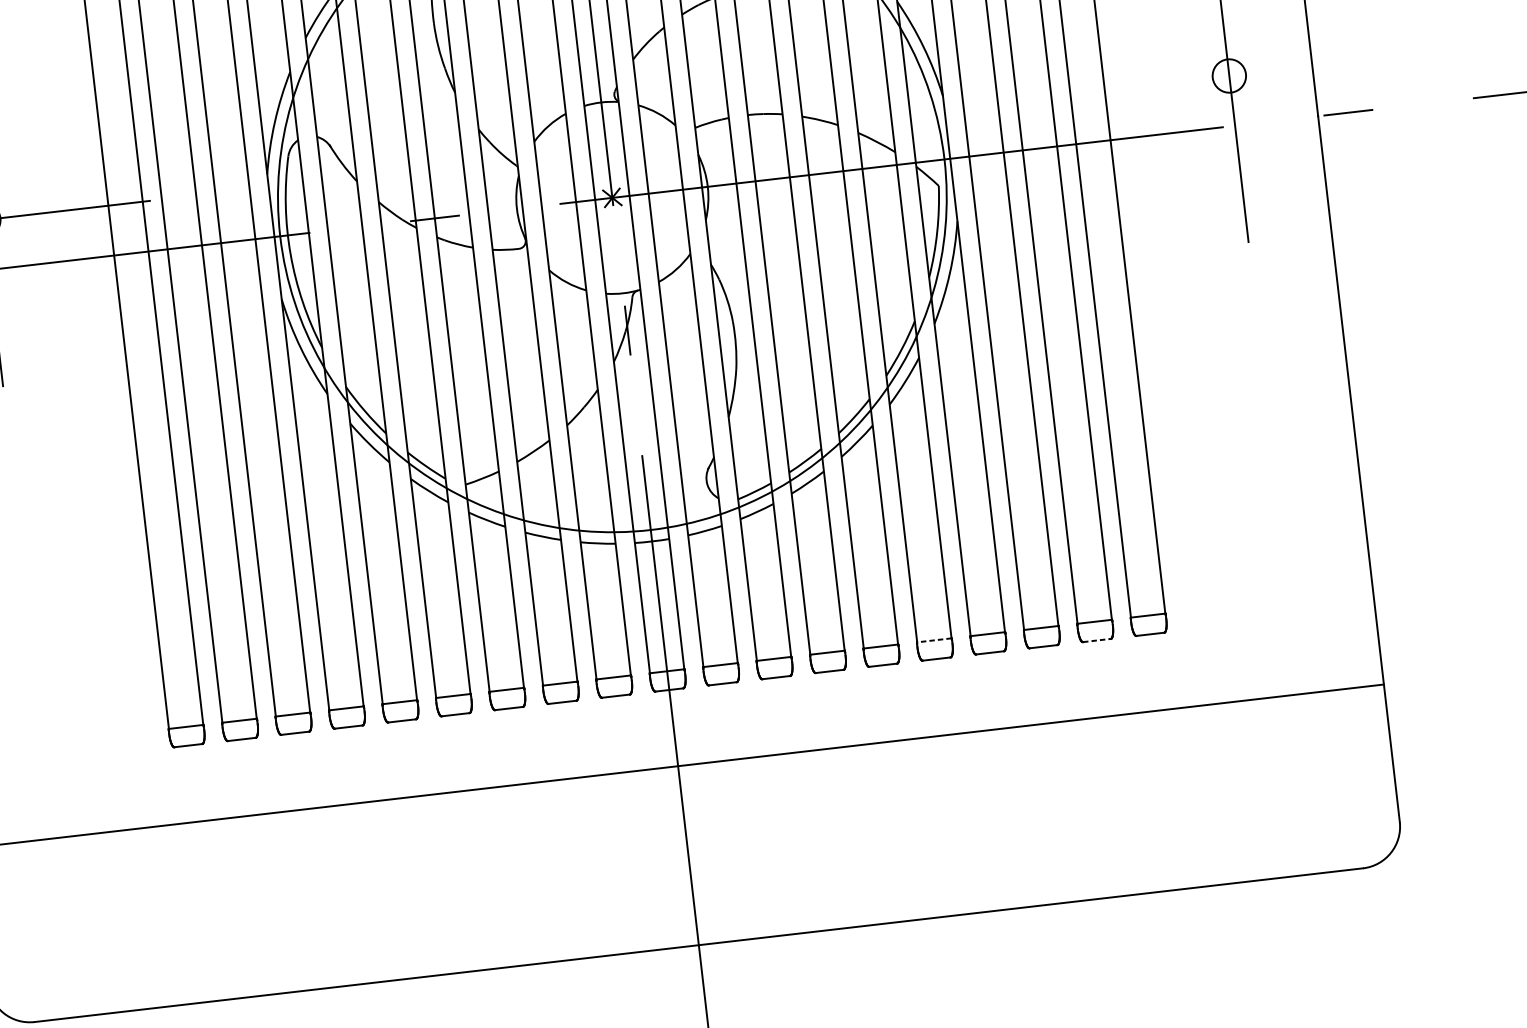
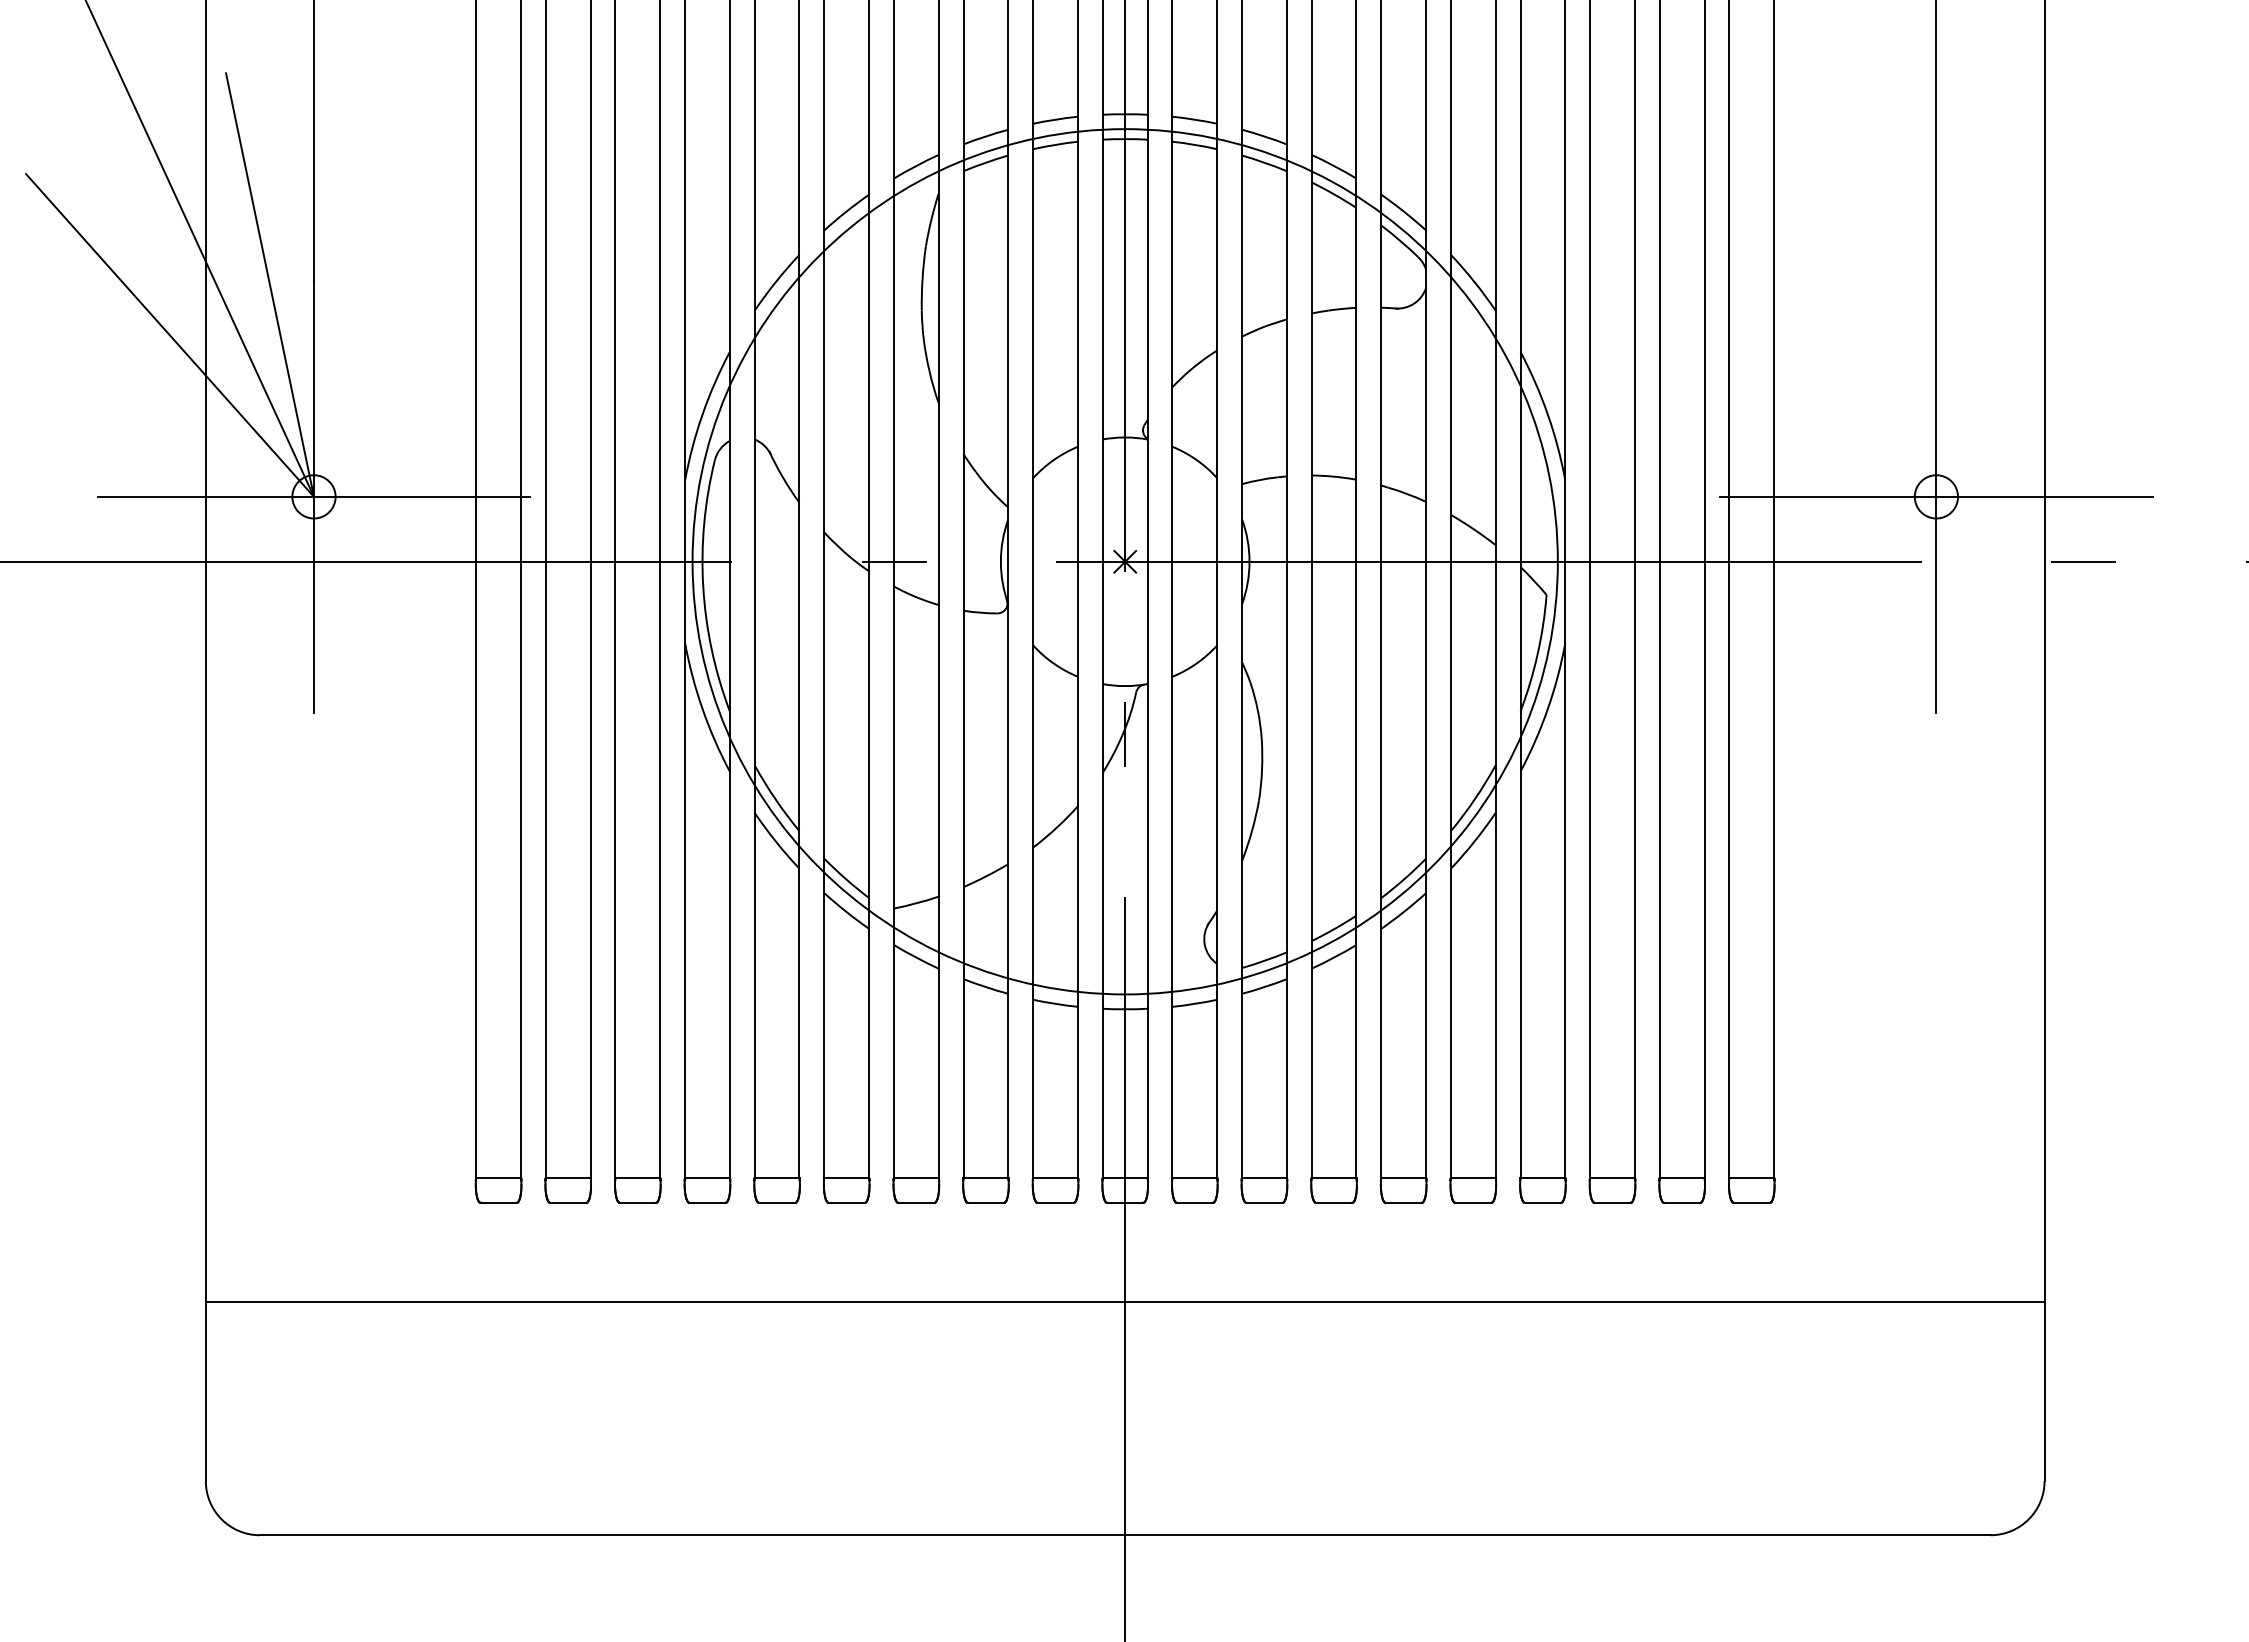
line: (1229, 75) -> (1936, 496), added
line: (934, 640) -> (1473, 1178), dashed -> solid
line: (1097, 640) -> (1682, 1202), dashed -> solid

